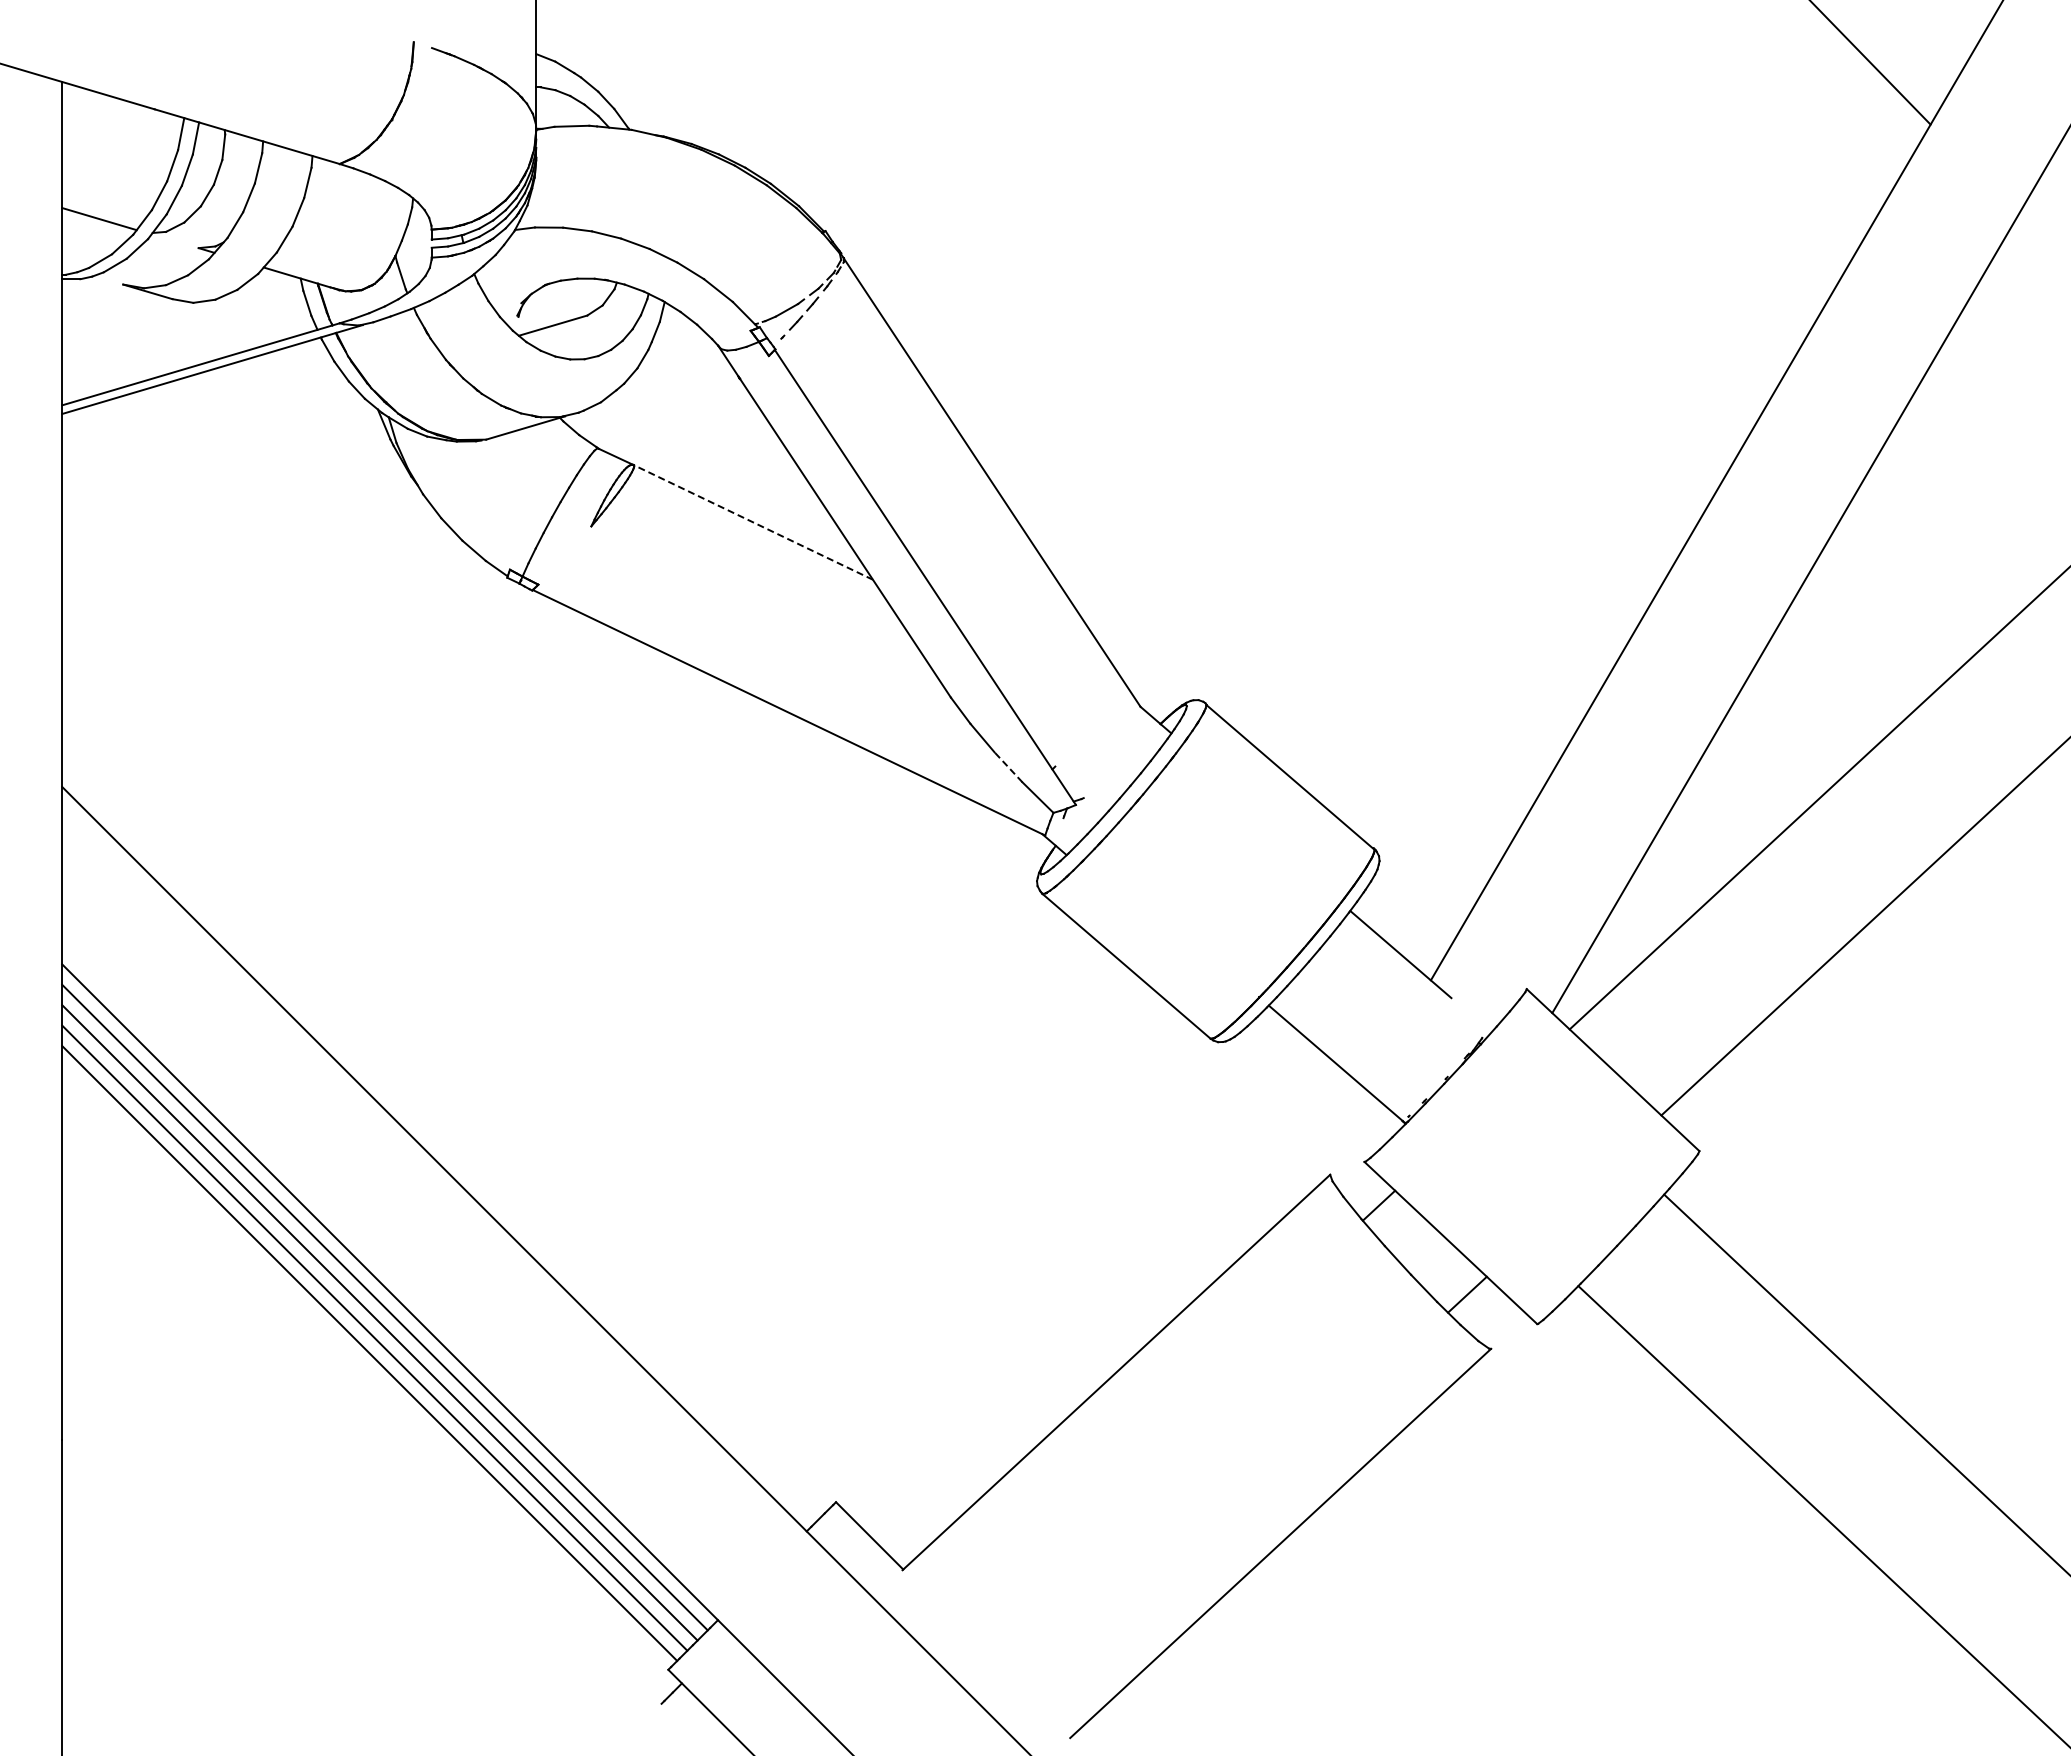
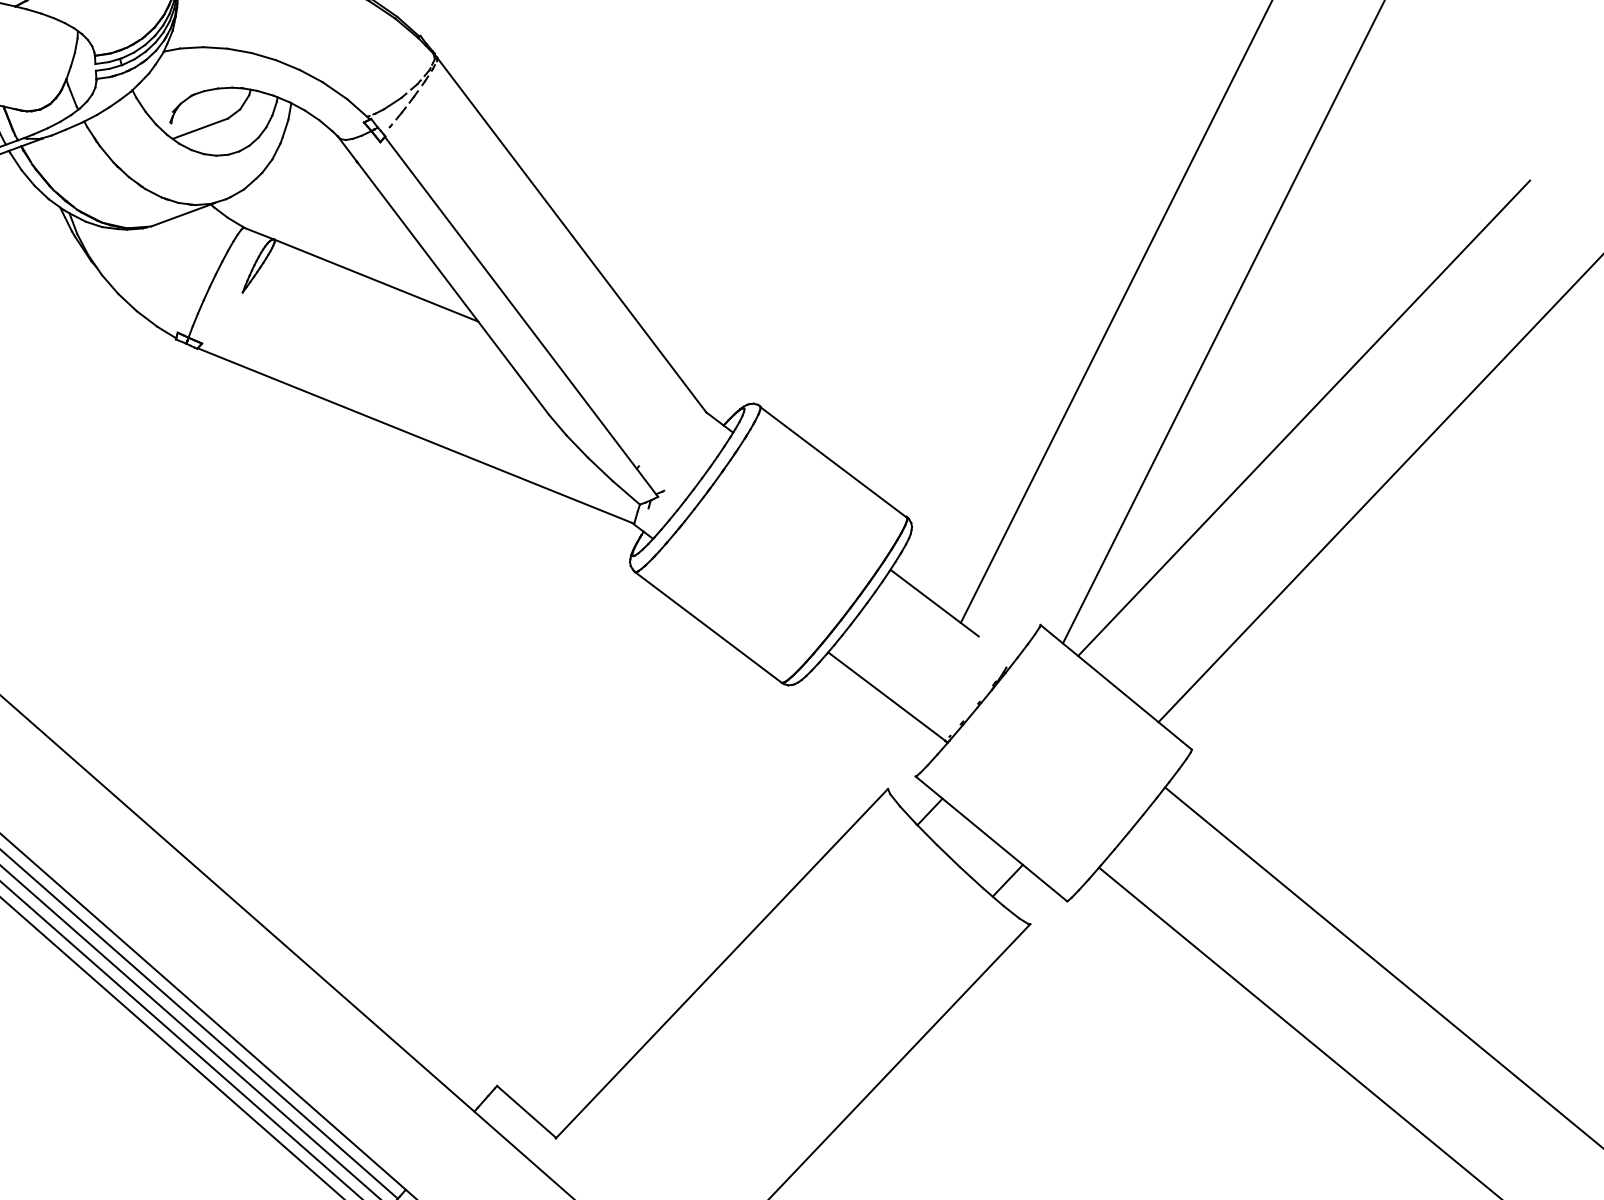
line: (753, 522) -> (376, 280), dashed -> solid
line: (1008, 766) -> (600, 468), dashed -> solid

